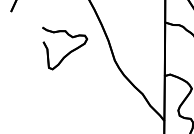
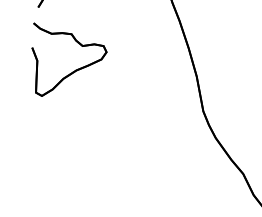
part: (65, 48) -> (68, 63), moved

